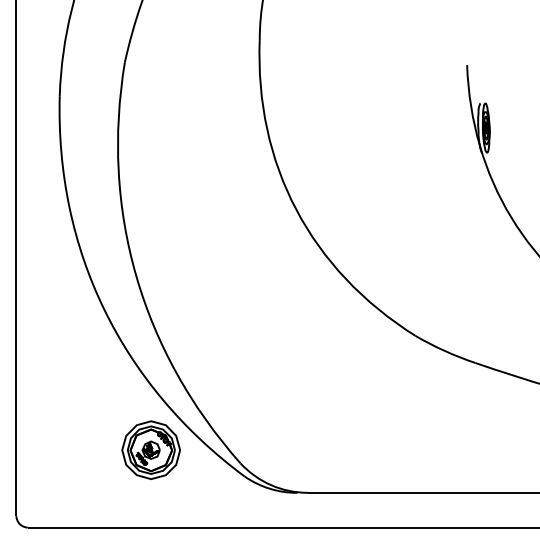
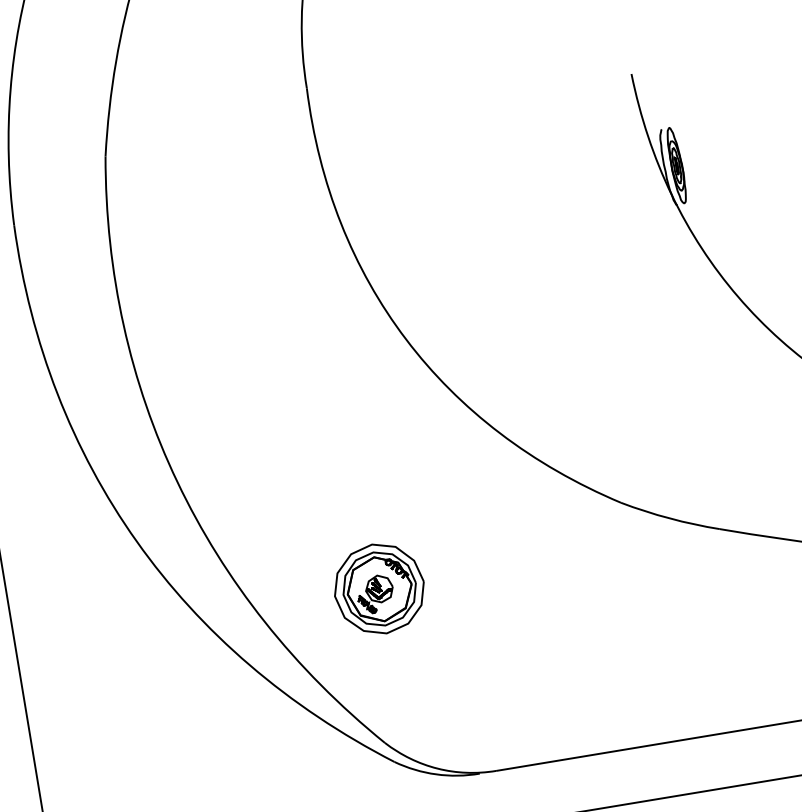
part: (150, 449) -> (378, 588), moved

